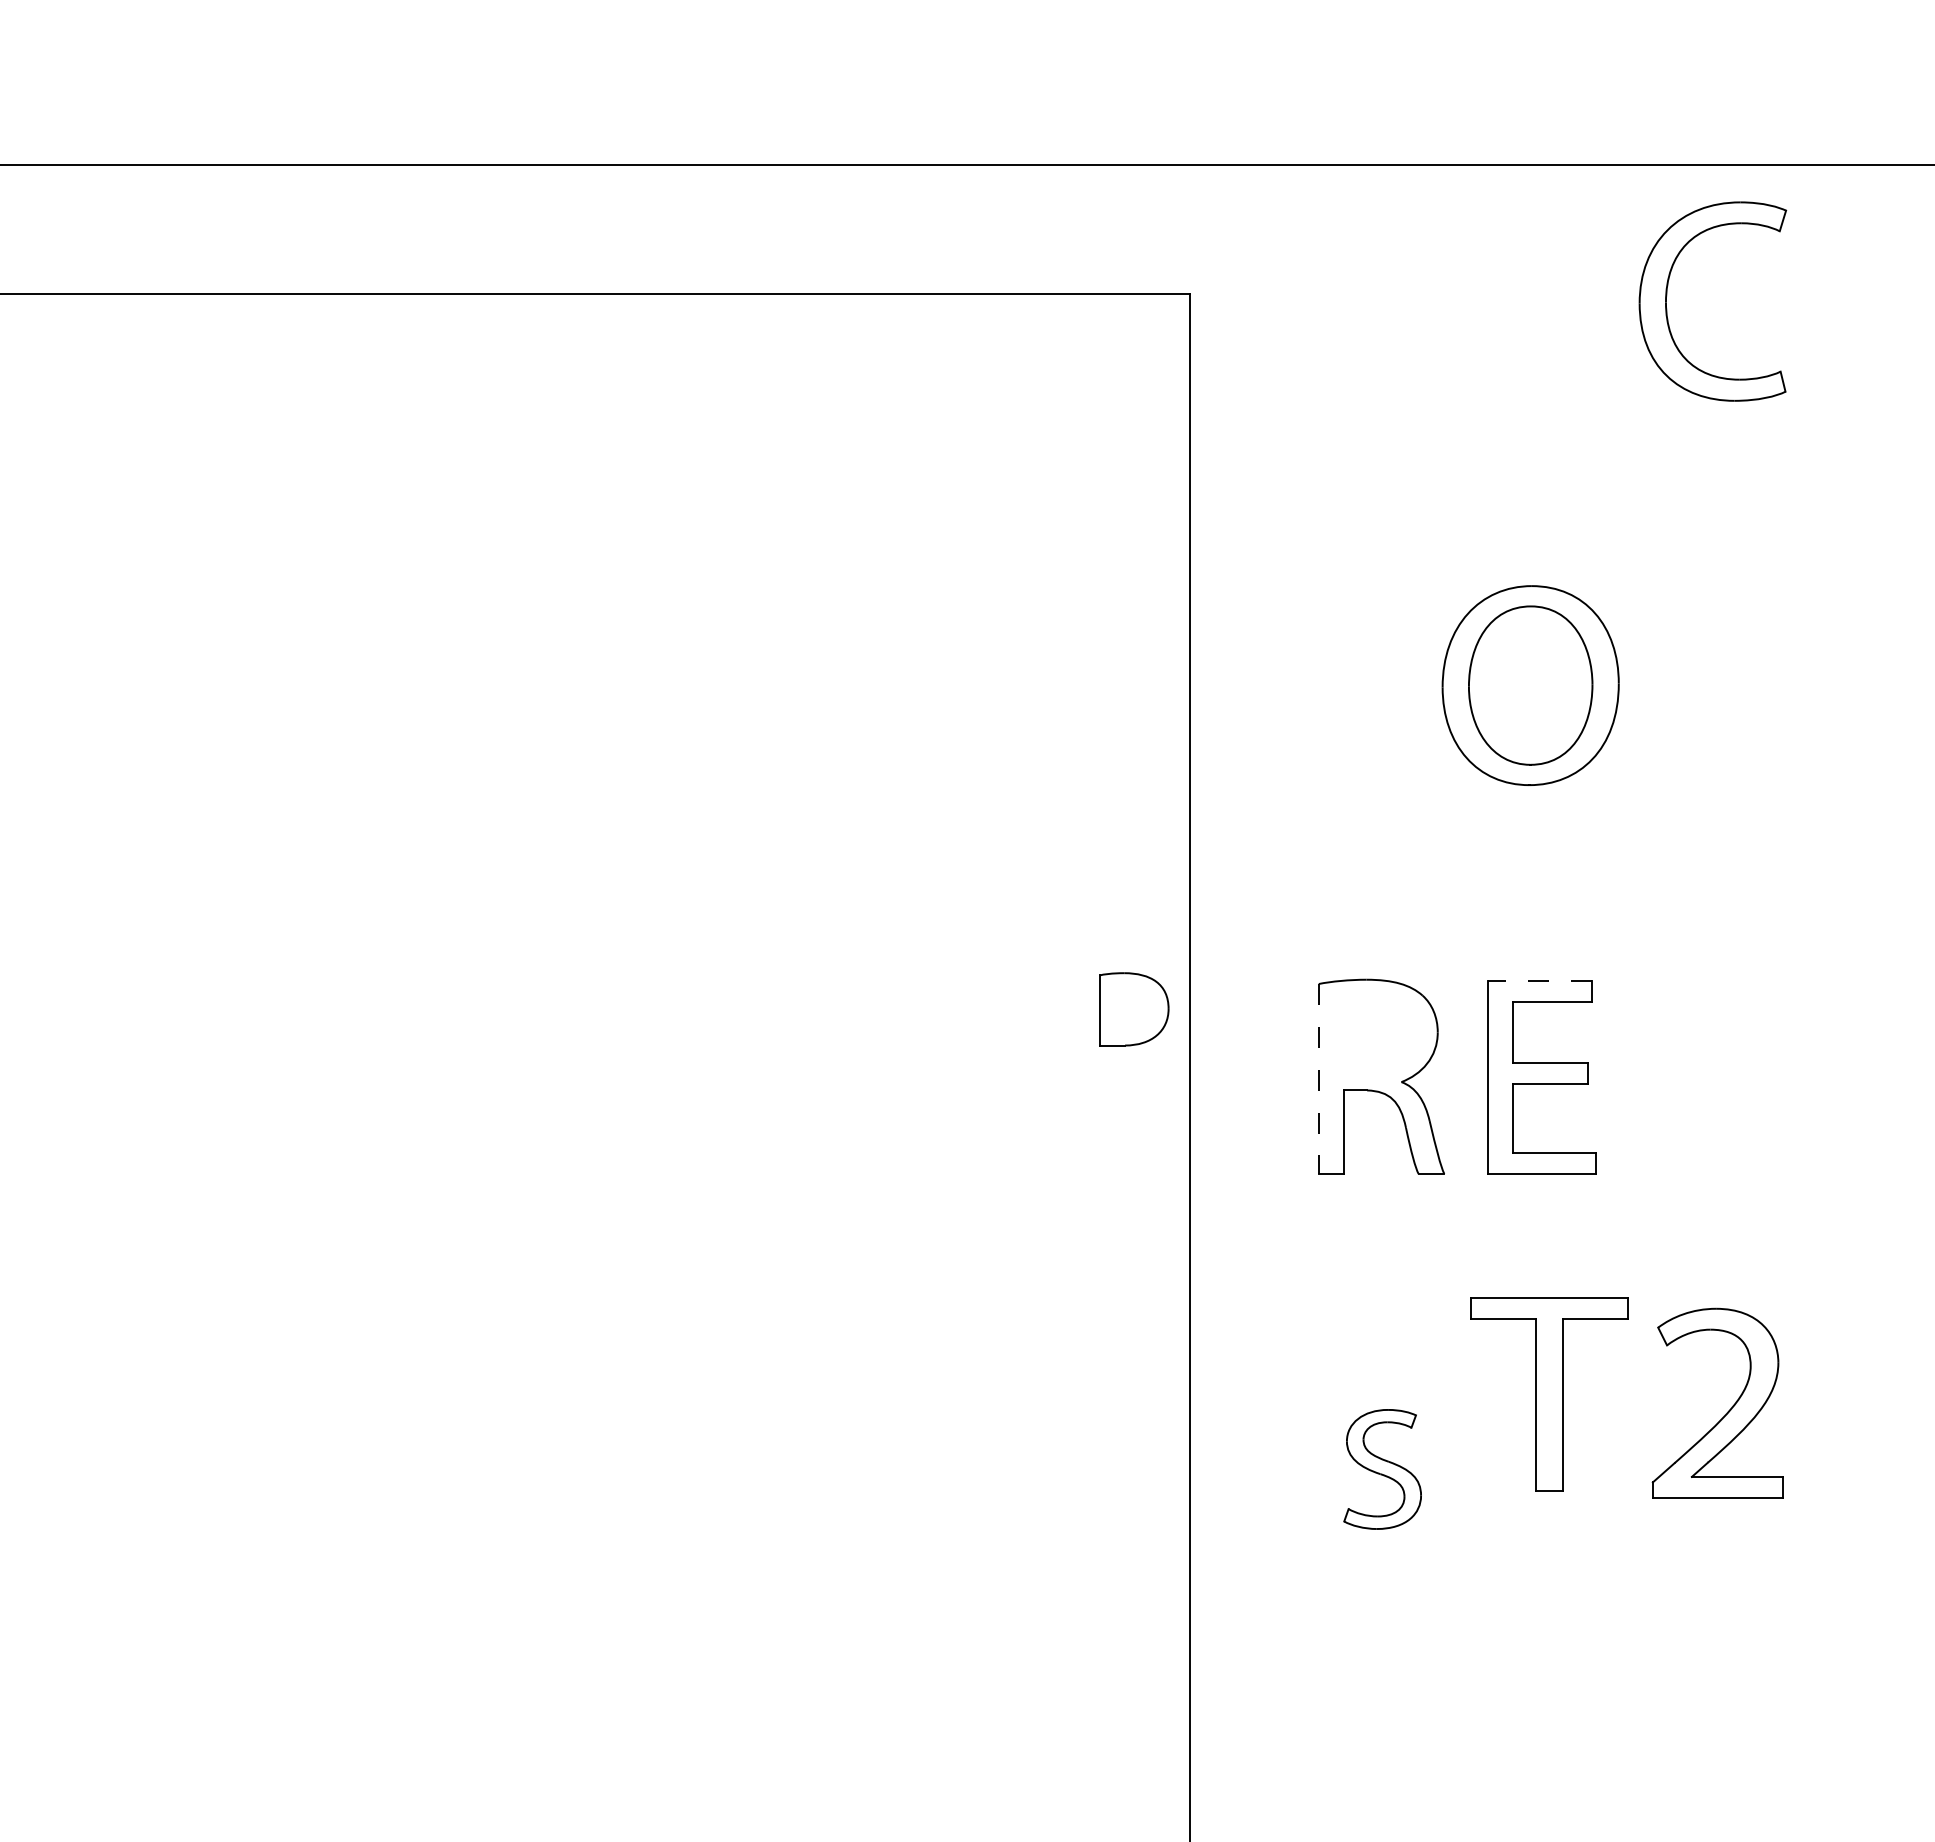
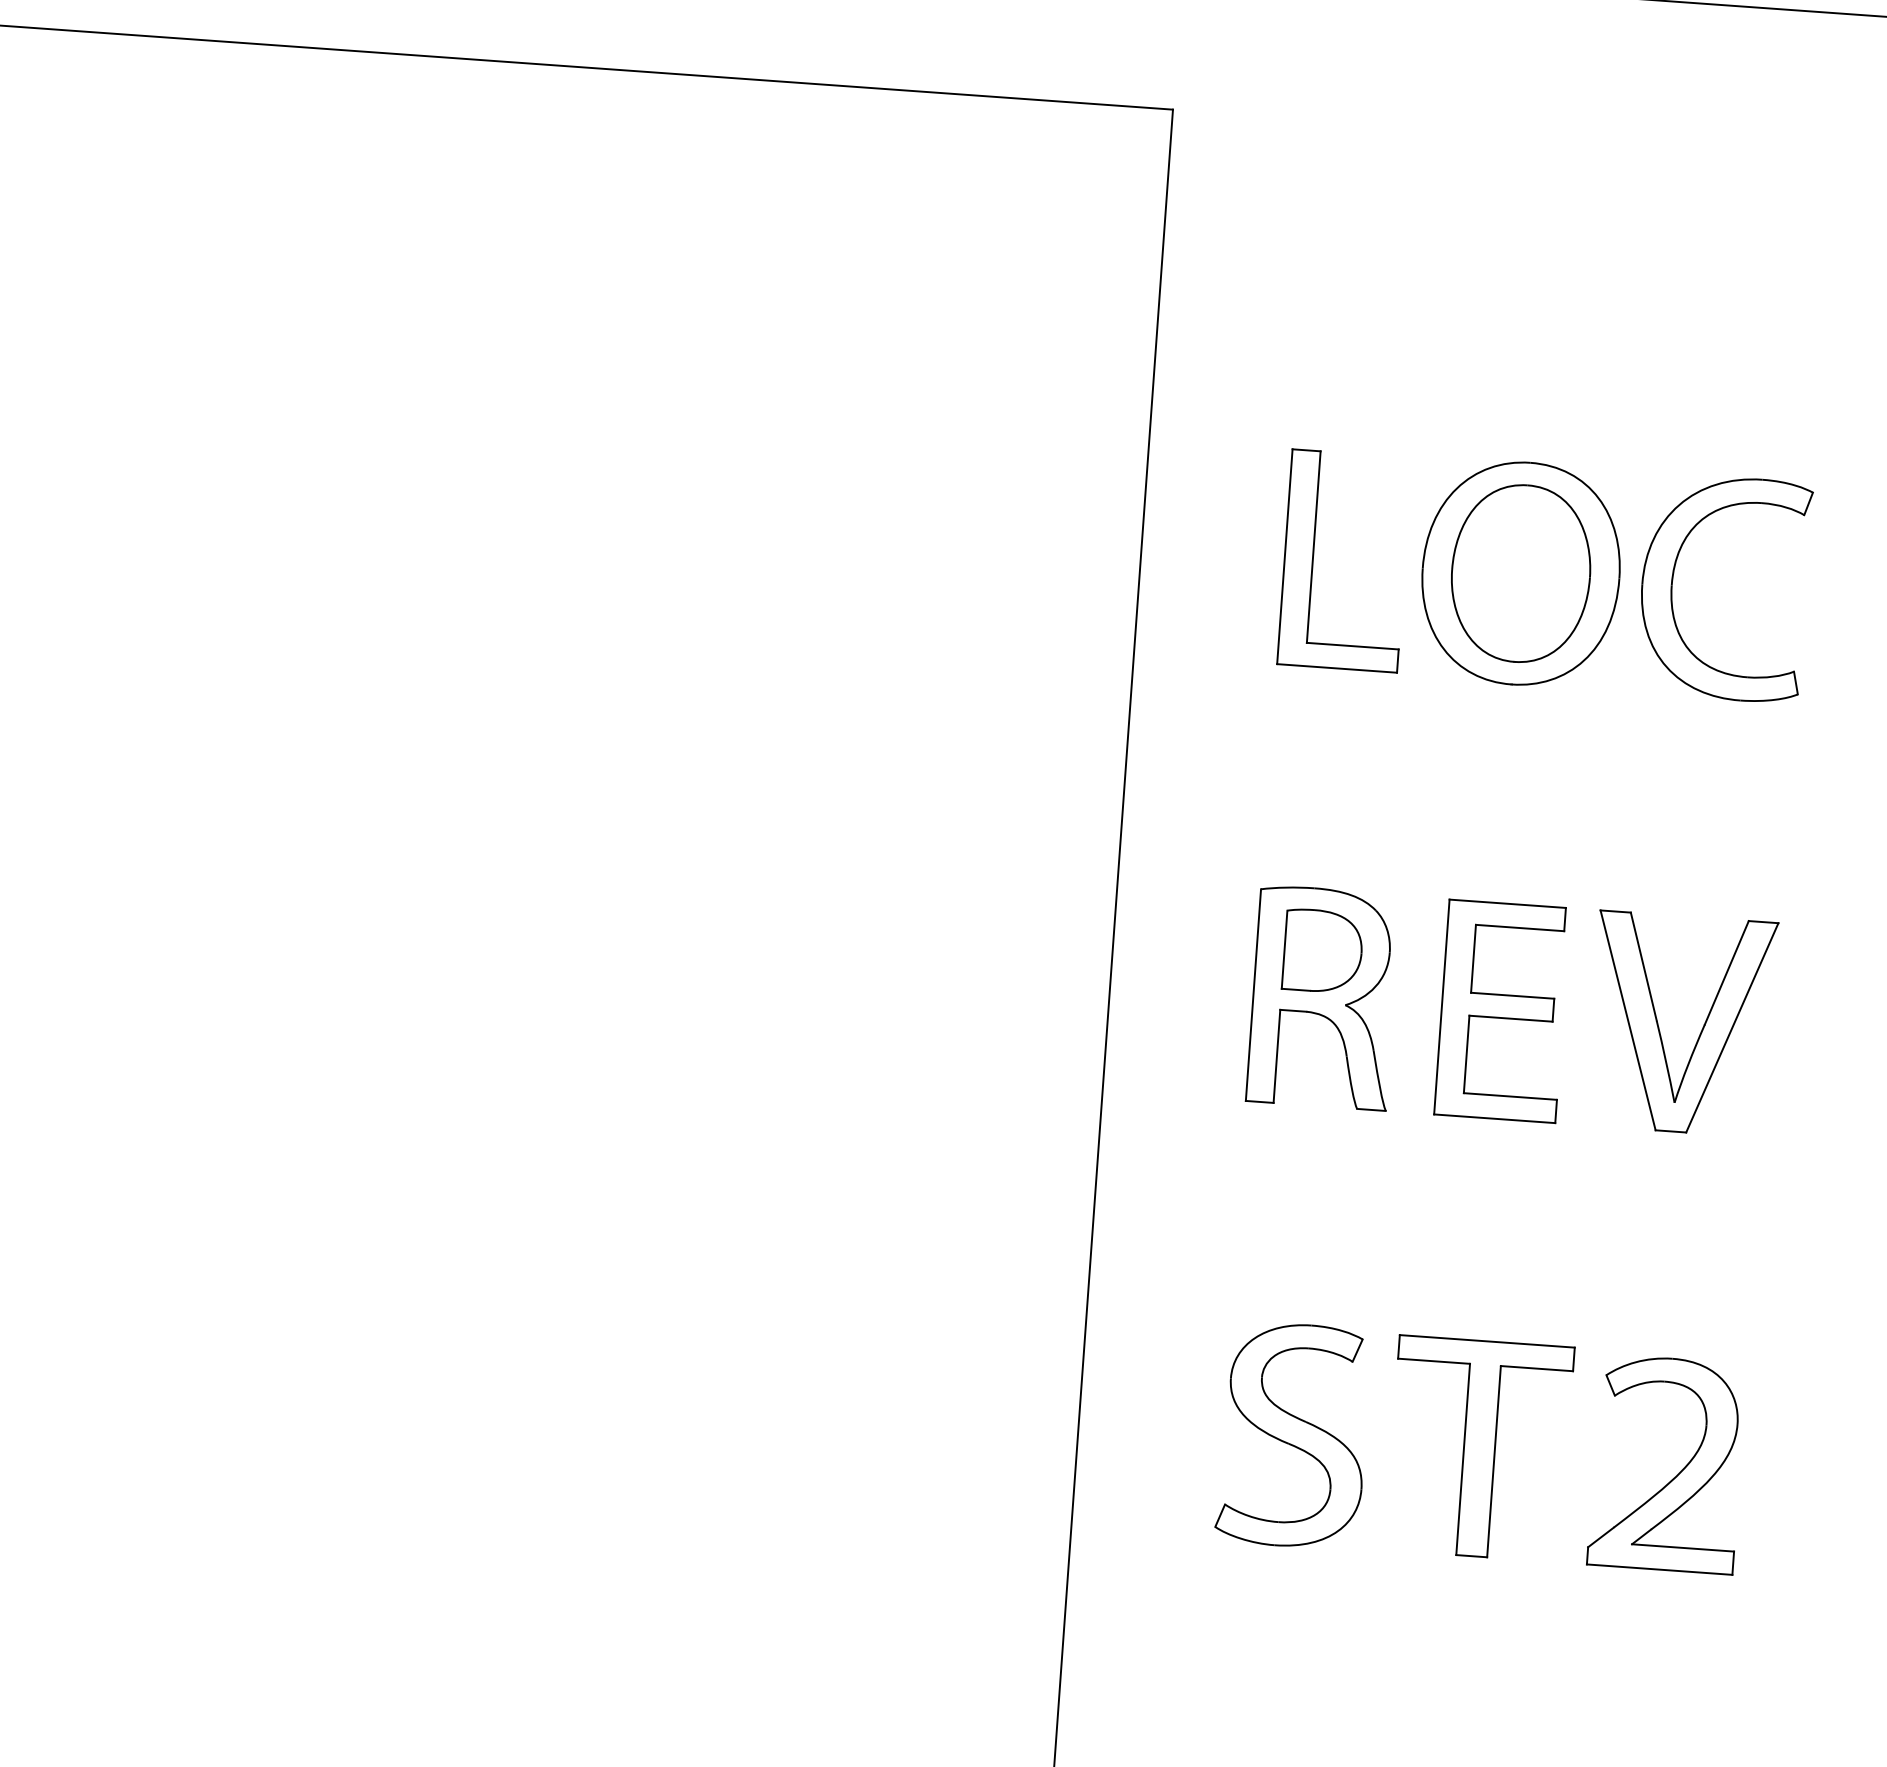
part: (1667, 295) -> (1674, 577), moved
part: (1344, 685) -> (1313, 558), added
line: (1539, 981) -> (1507, 904), dashed -> solid
part: (1134, 1009) -> (1323, 951), moved
line: (1318, 1078) -> (1253, 994), dashed -> solid
part: (1719, 1084) -> (1699, 1033), added
part: (1549, 1394) -> (1479, 1448), moved
part: (1727, 1411) -> (1676, 1474), moved
part: (1382, 1469) -> (1293, 1435), size x1.67

